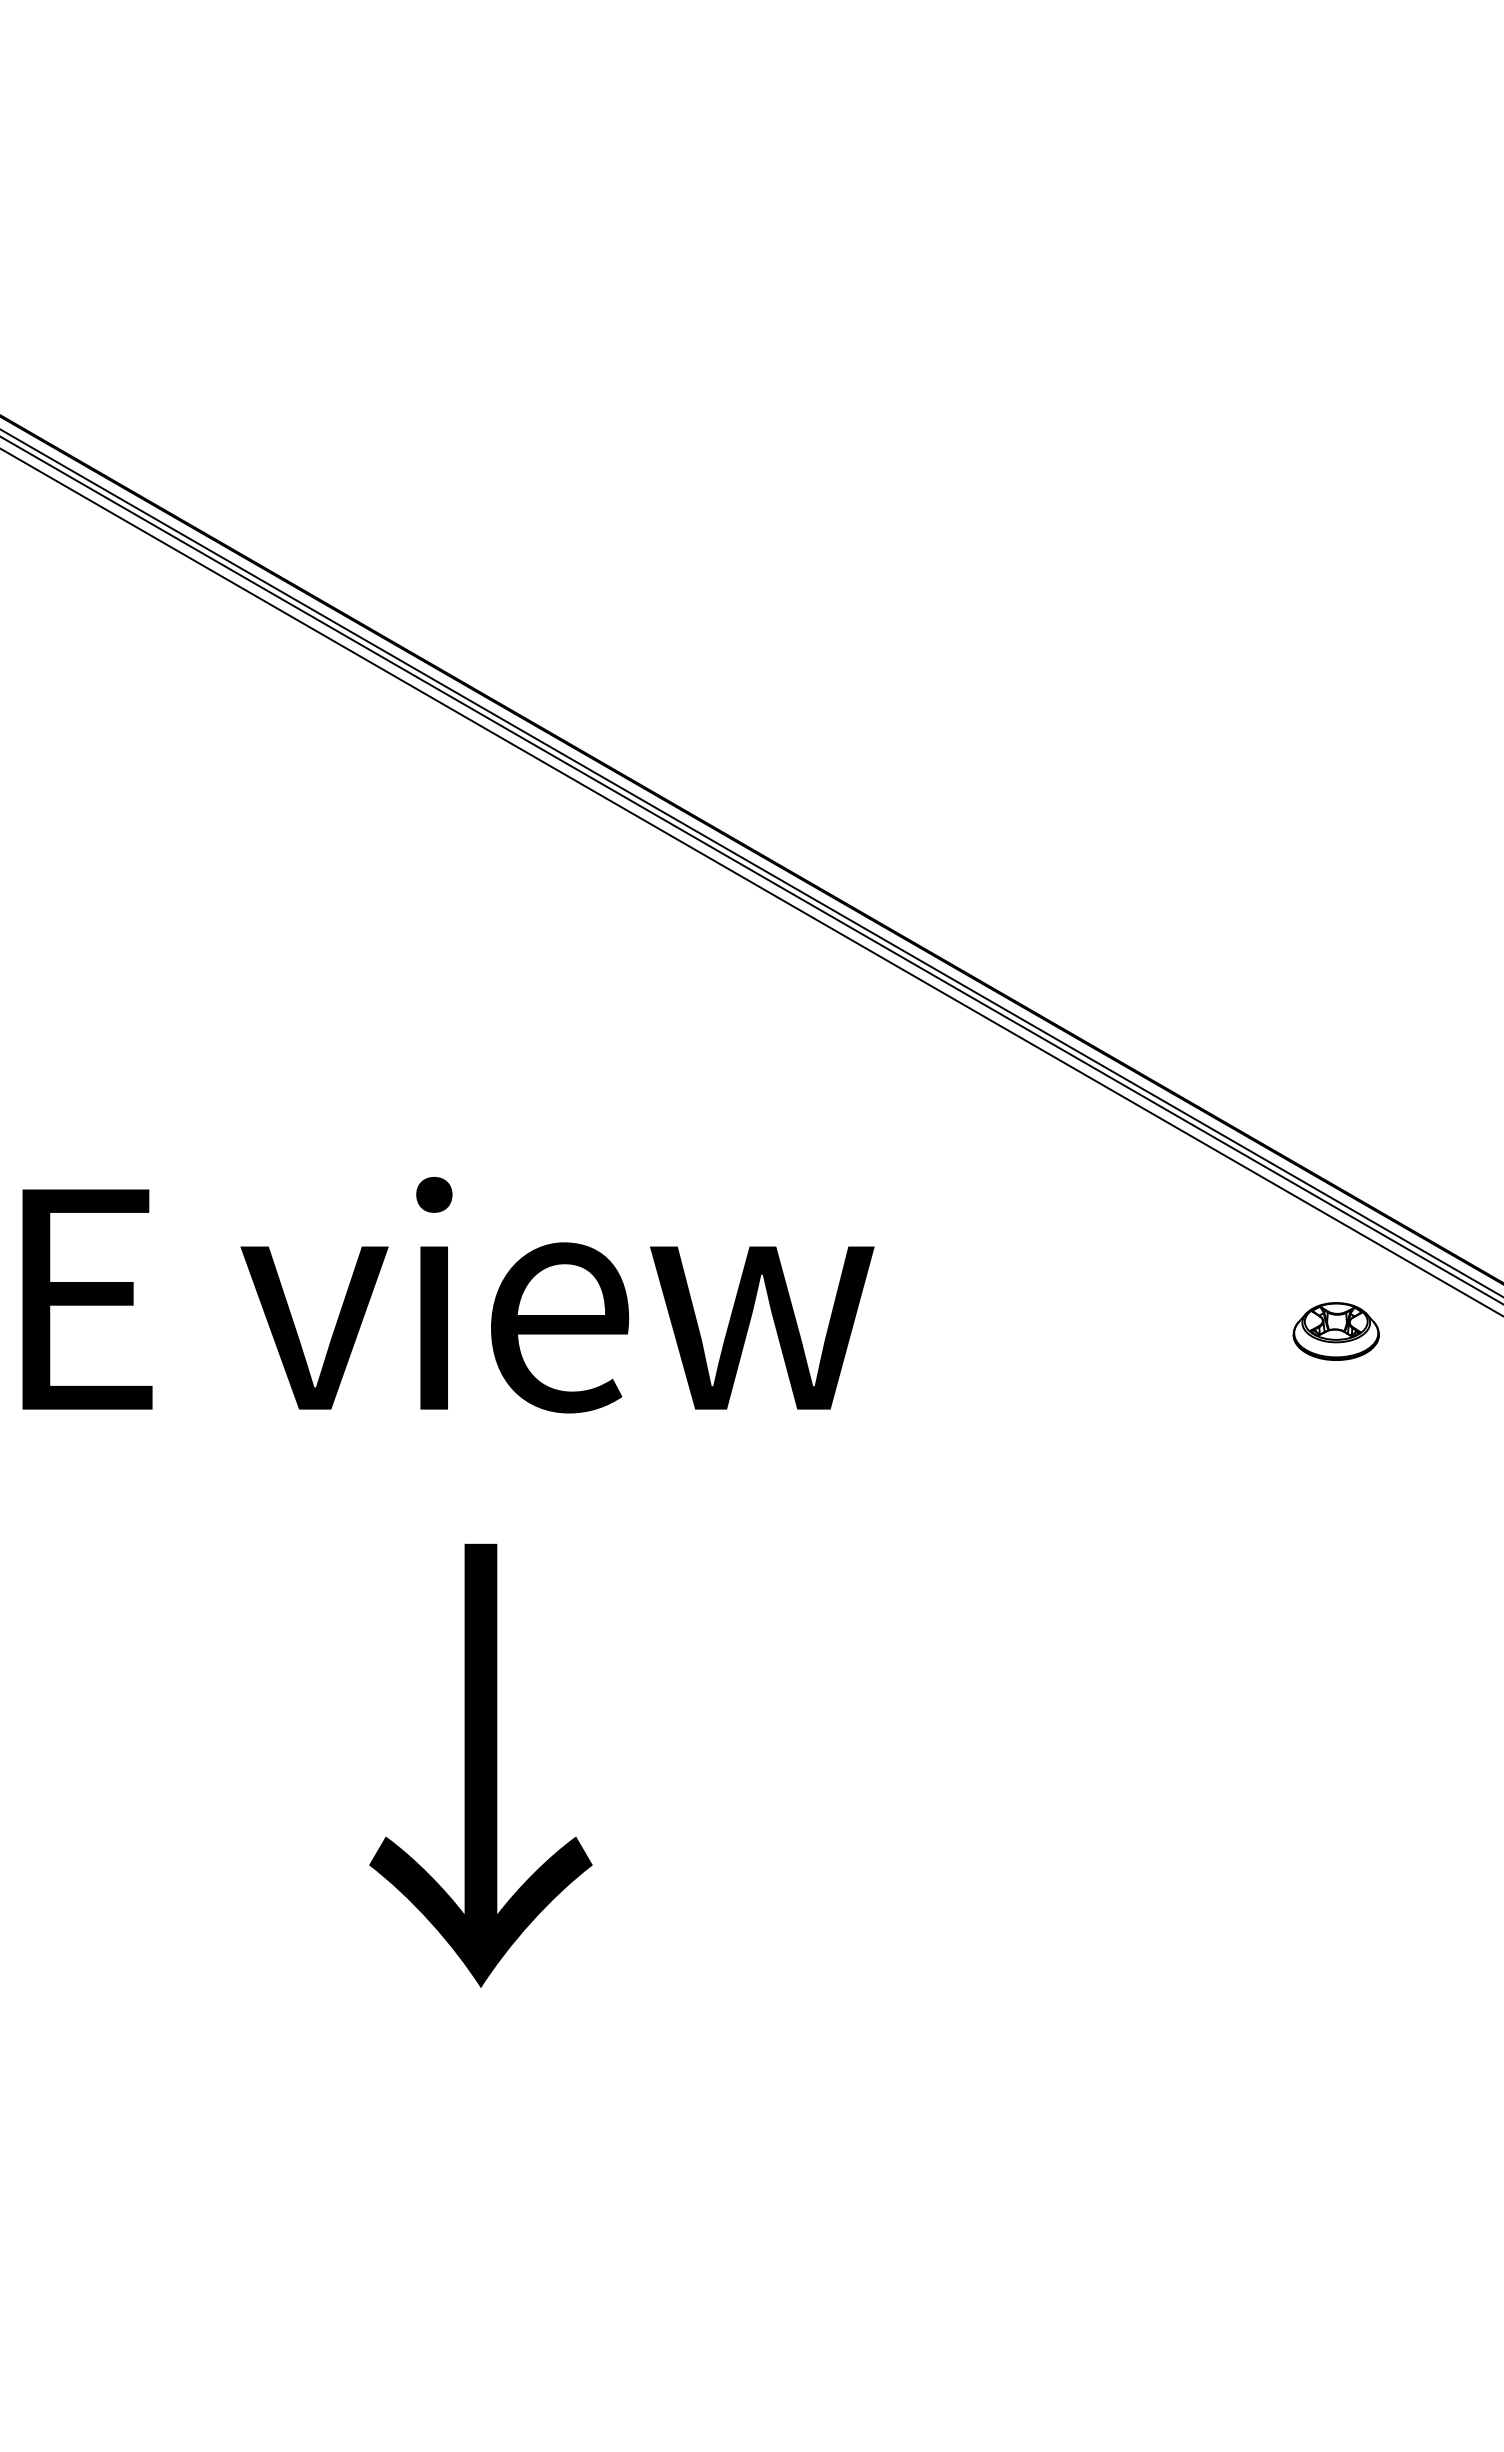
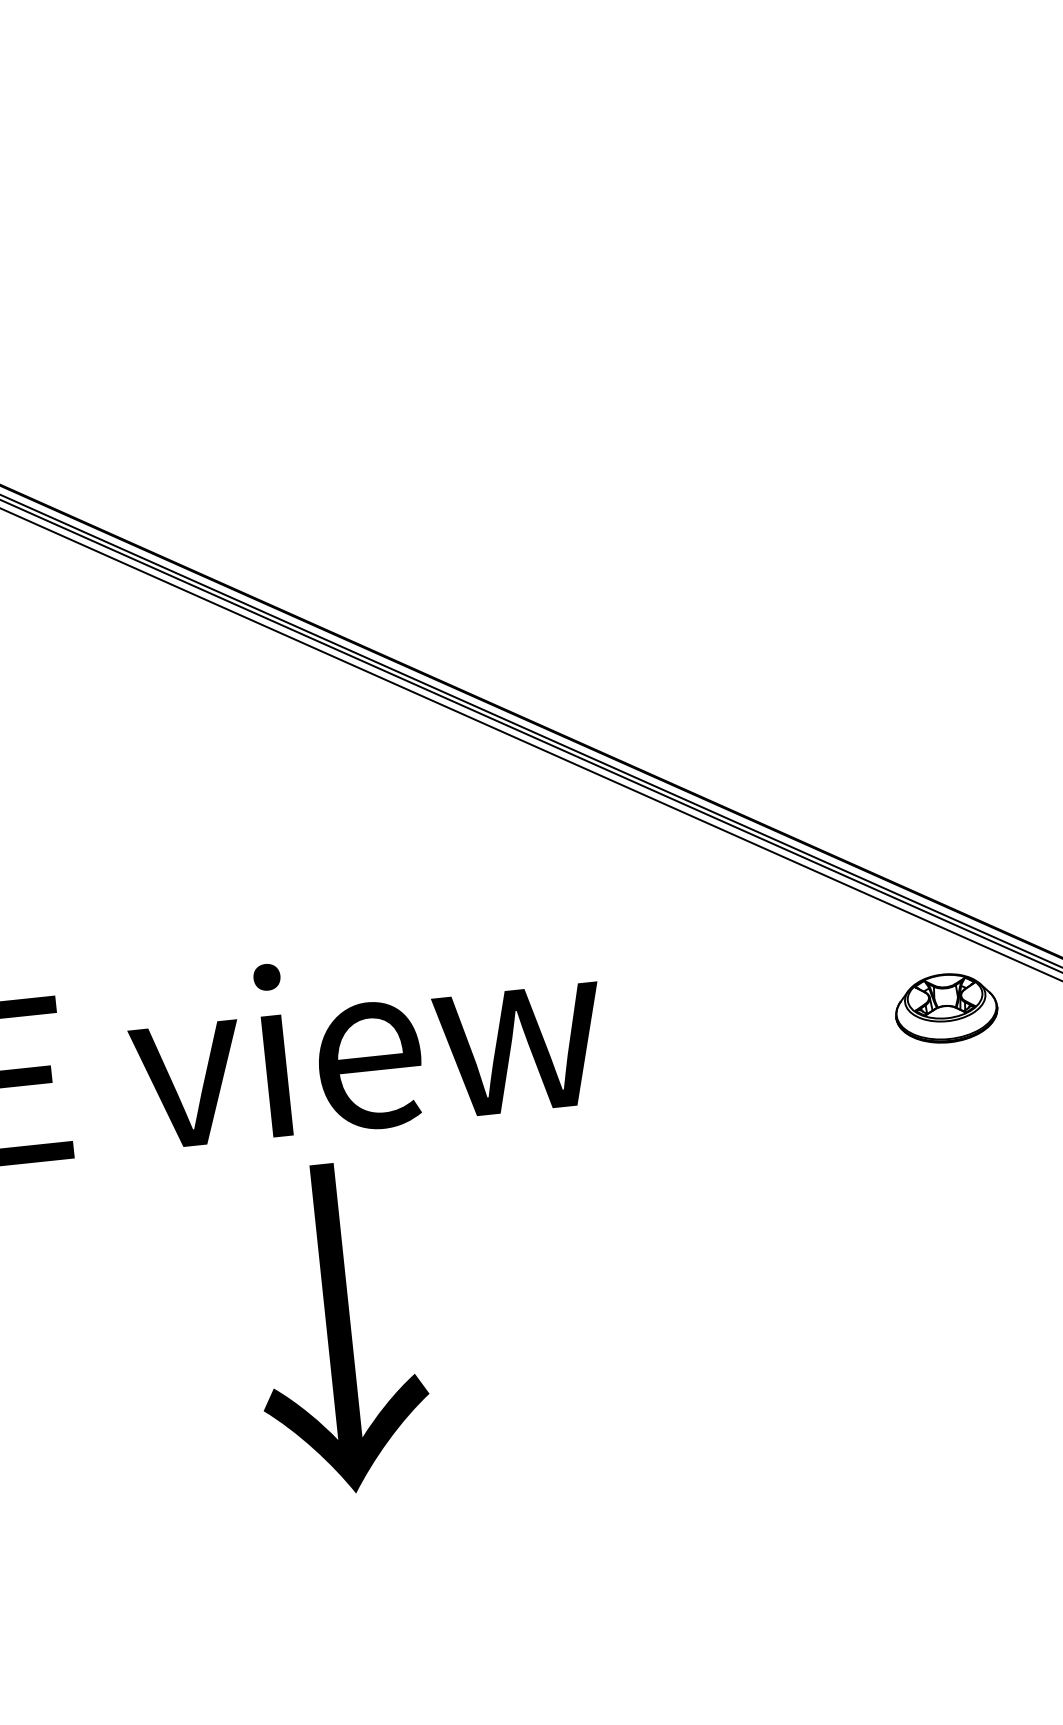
part: (1335, 1331) -> (945, 1008), size x1.6
text: (480, 1765) -> (338, 1328), moved

